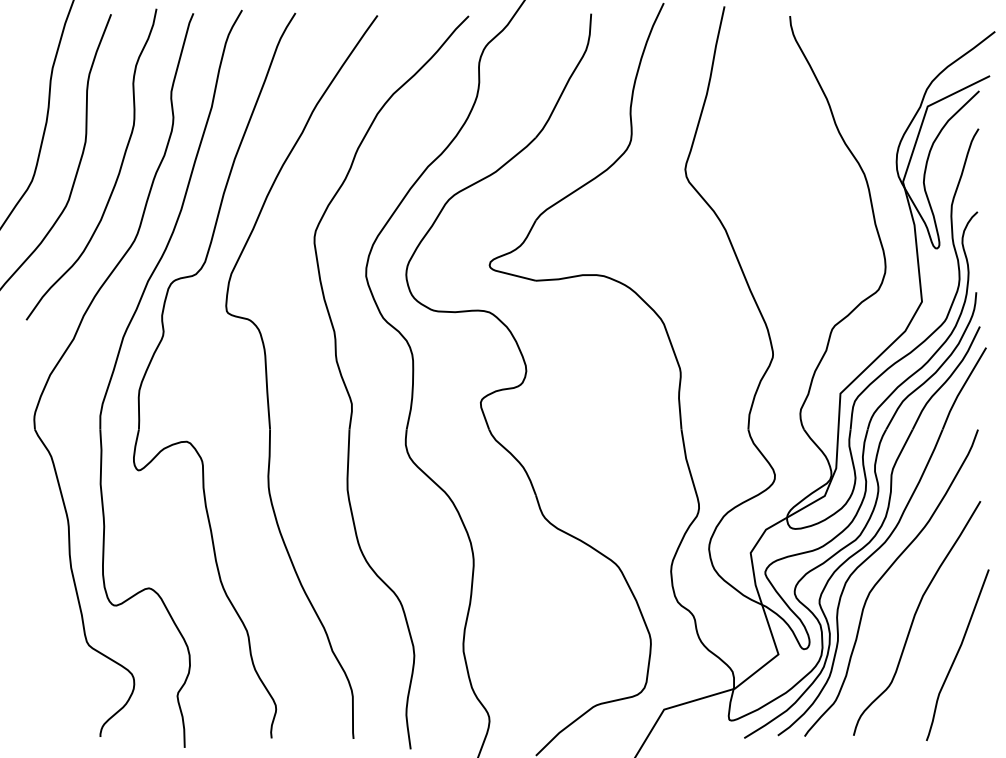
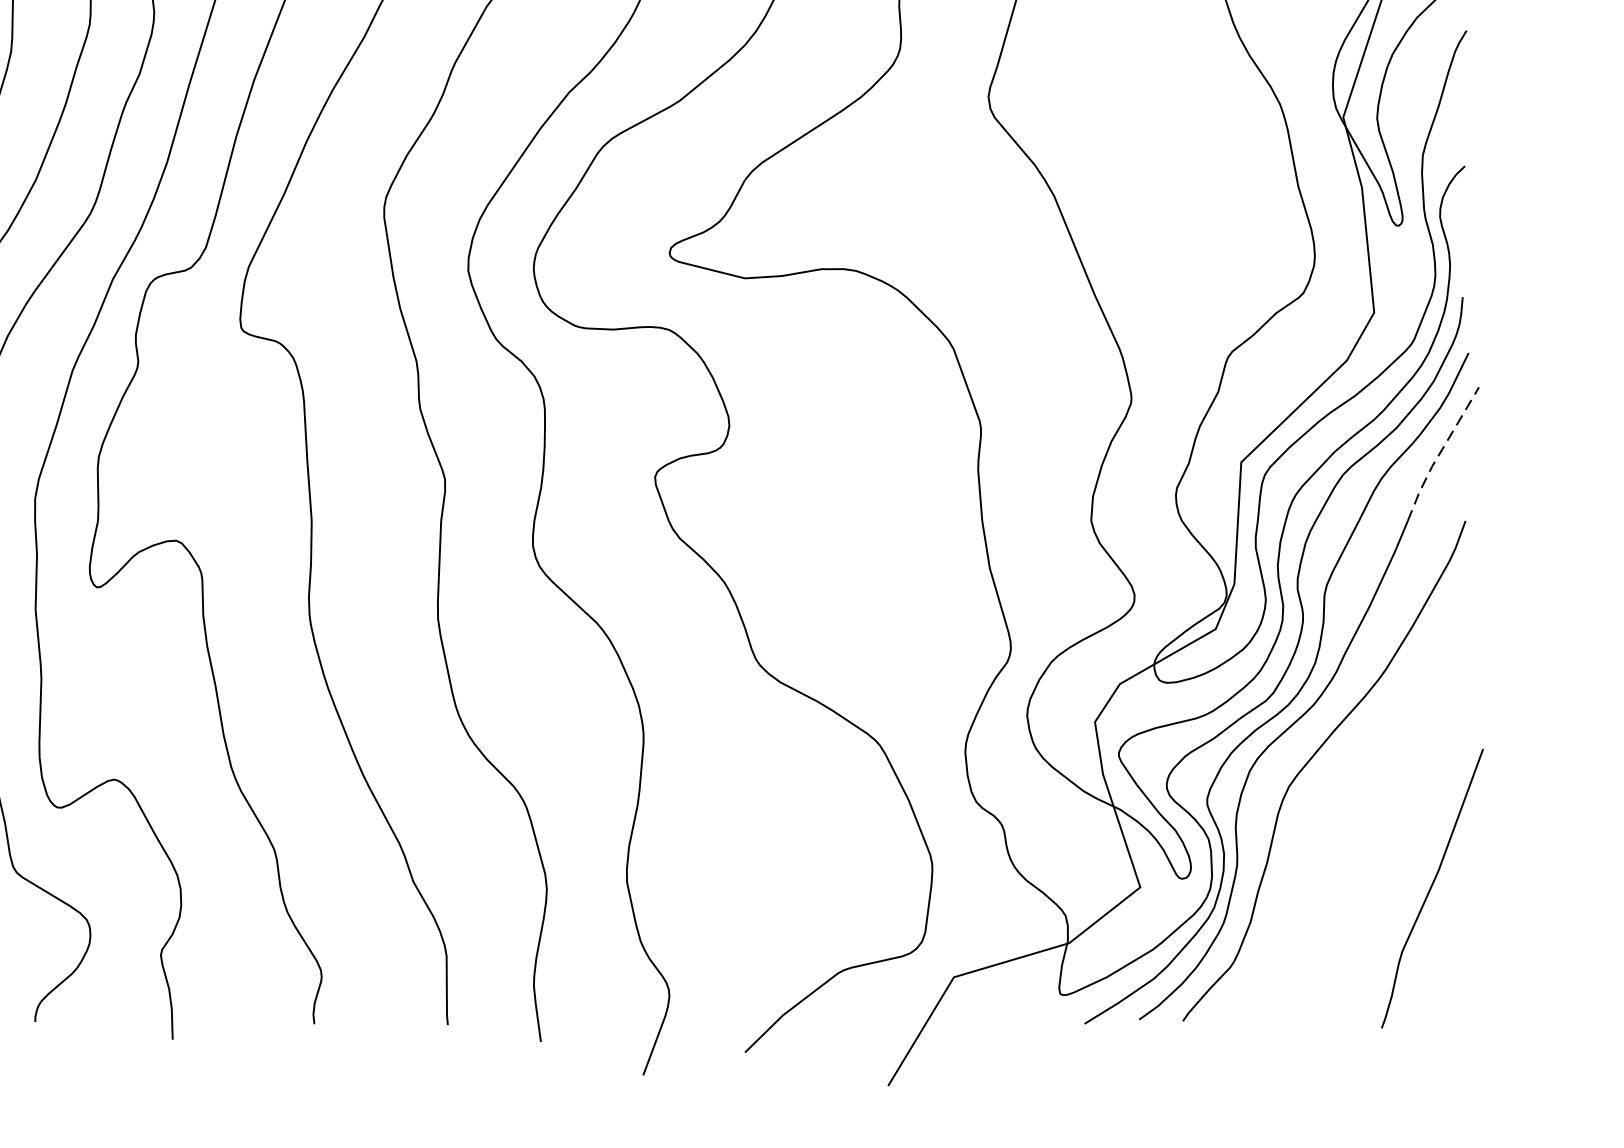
line: (962, 388) -> (1440, 453), solid -> dashed
curve: (915, 616) -> (1363, 825), removed

